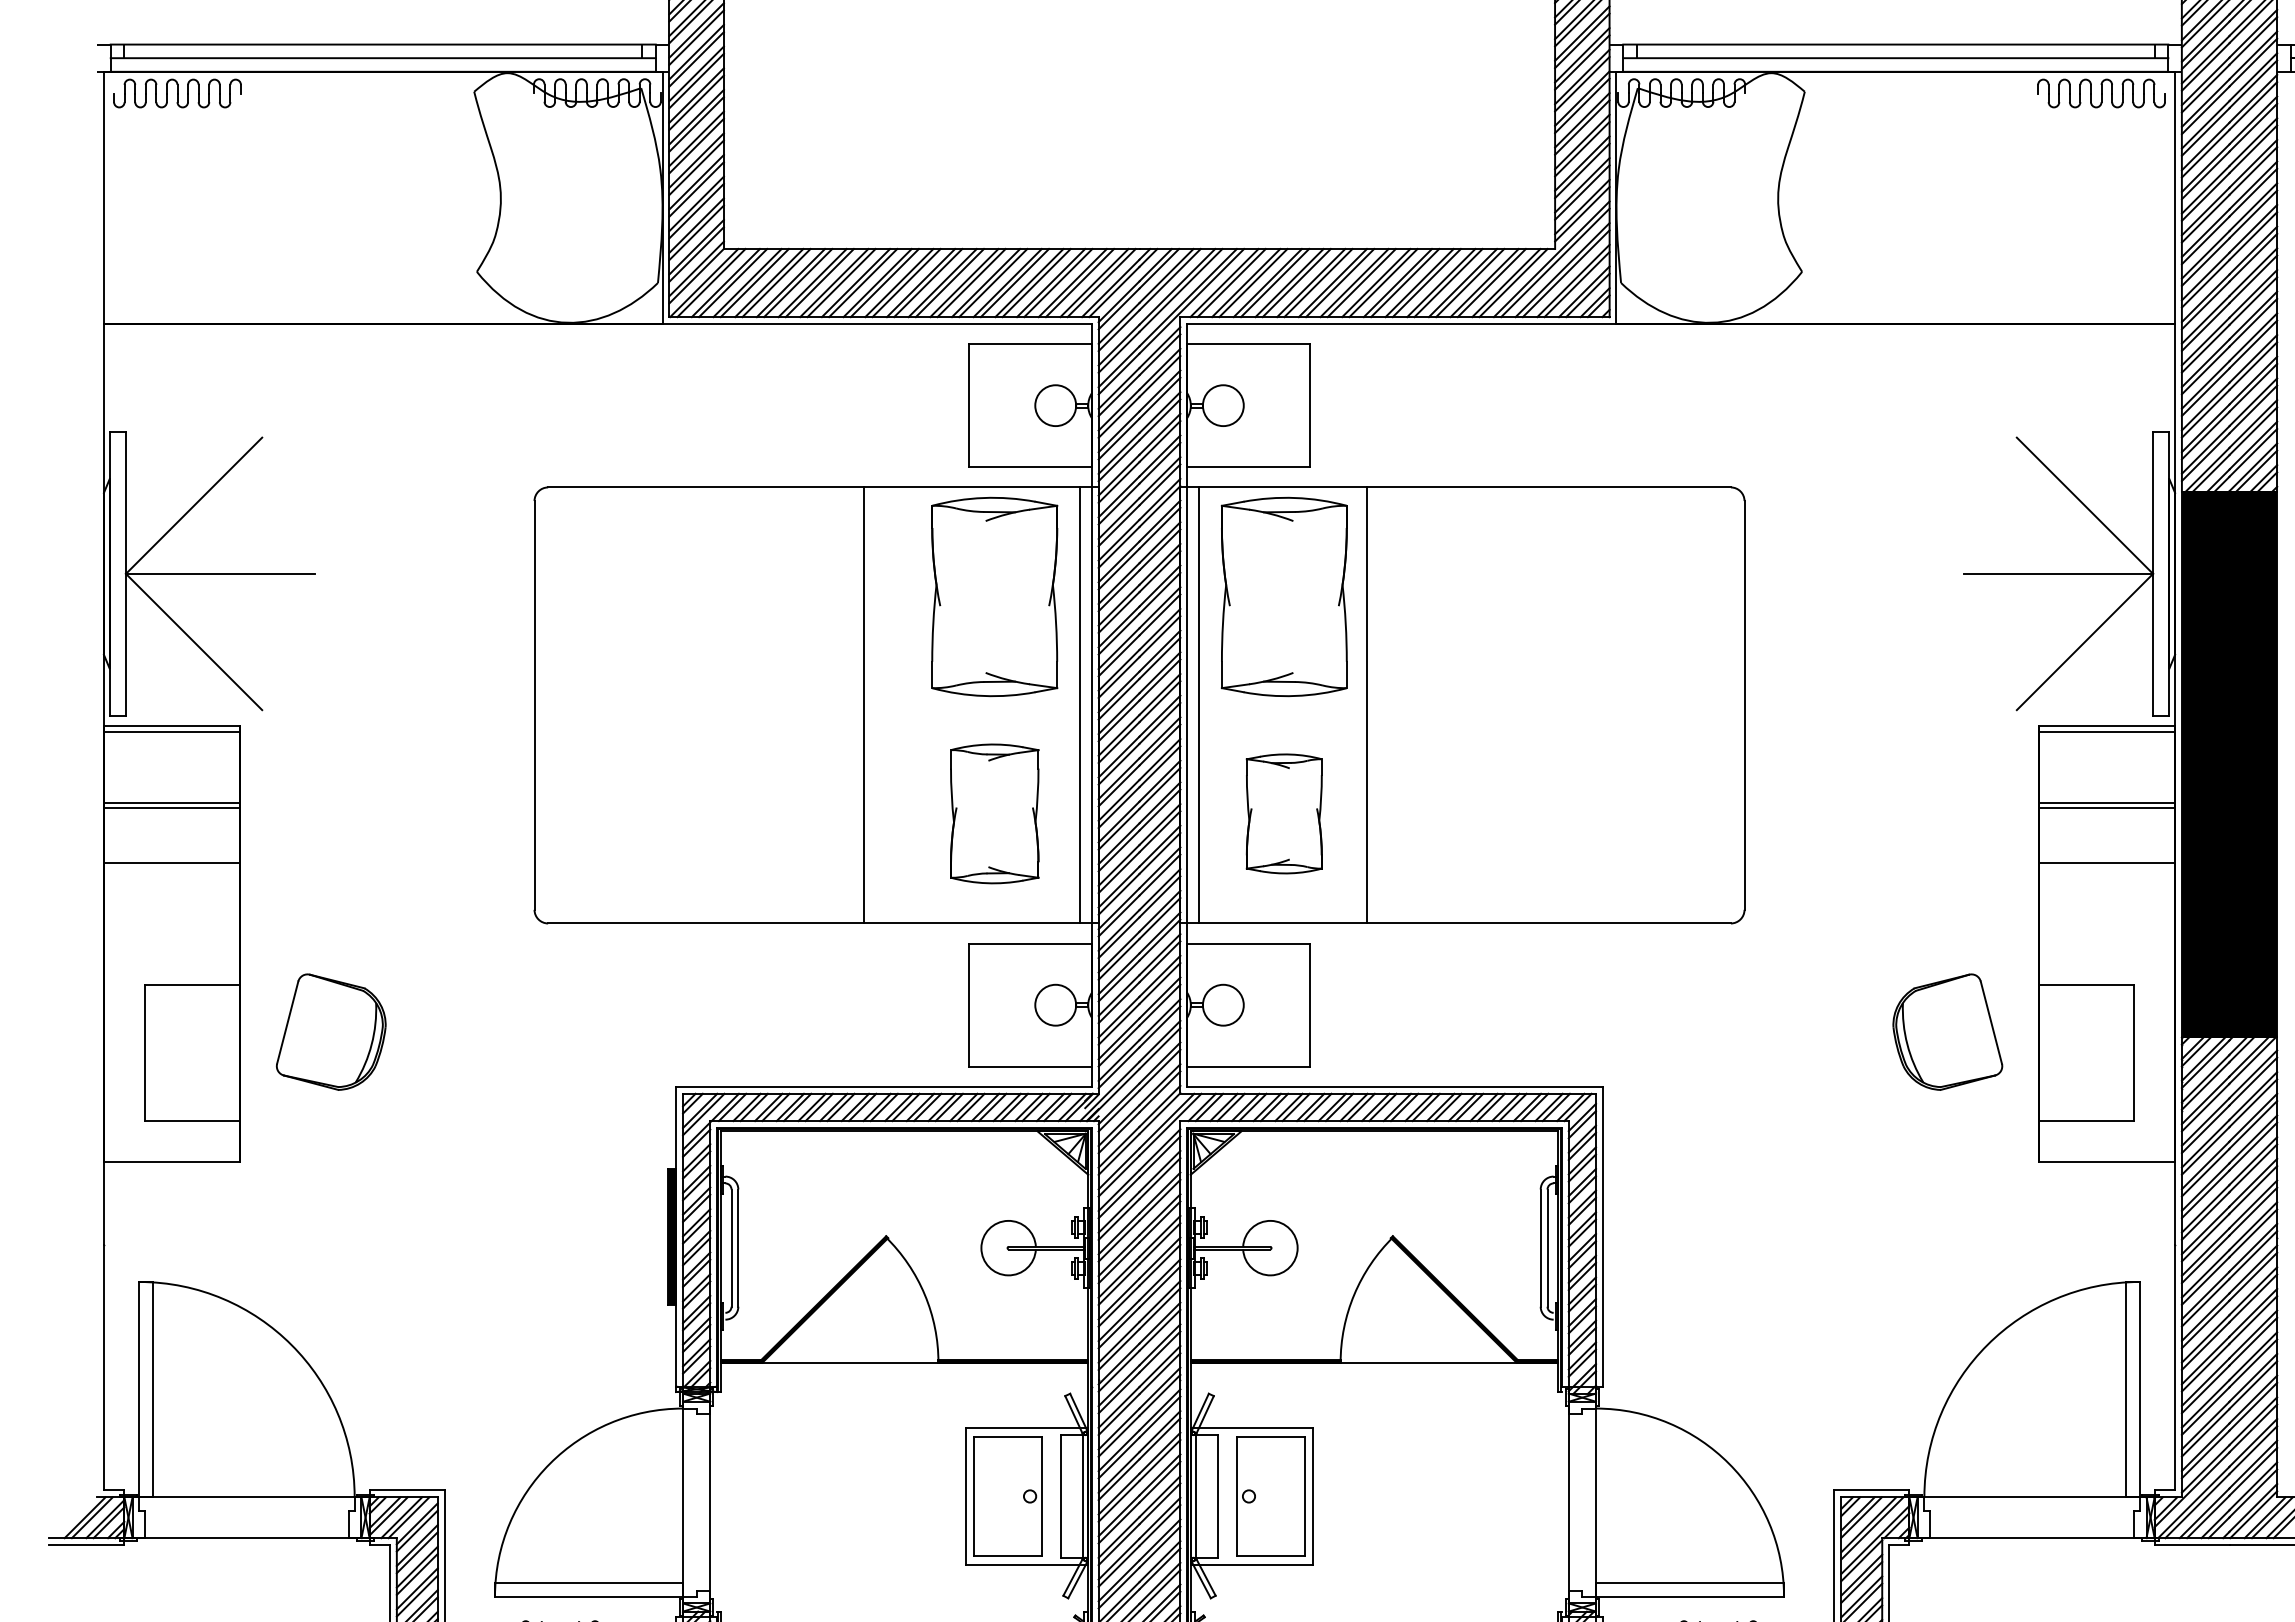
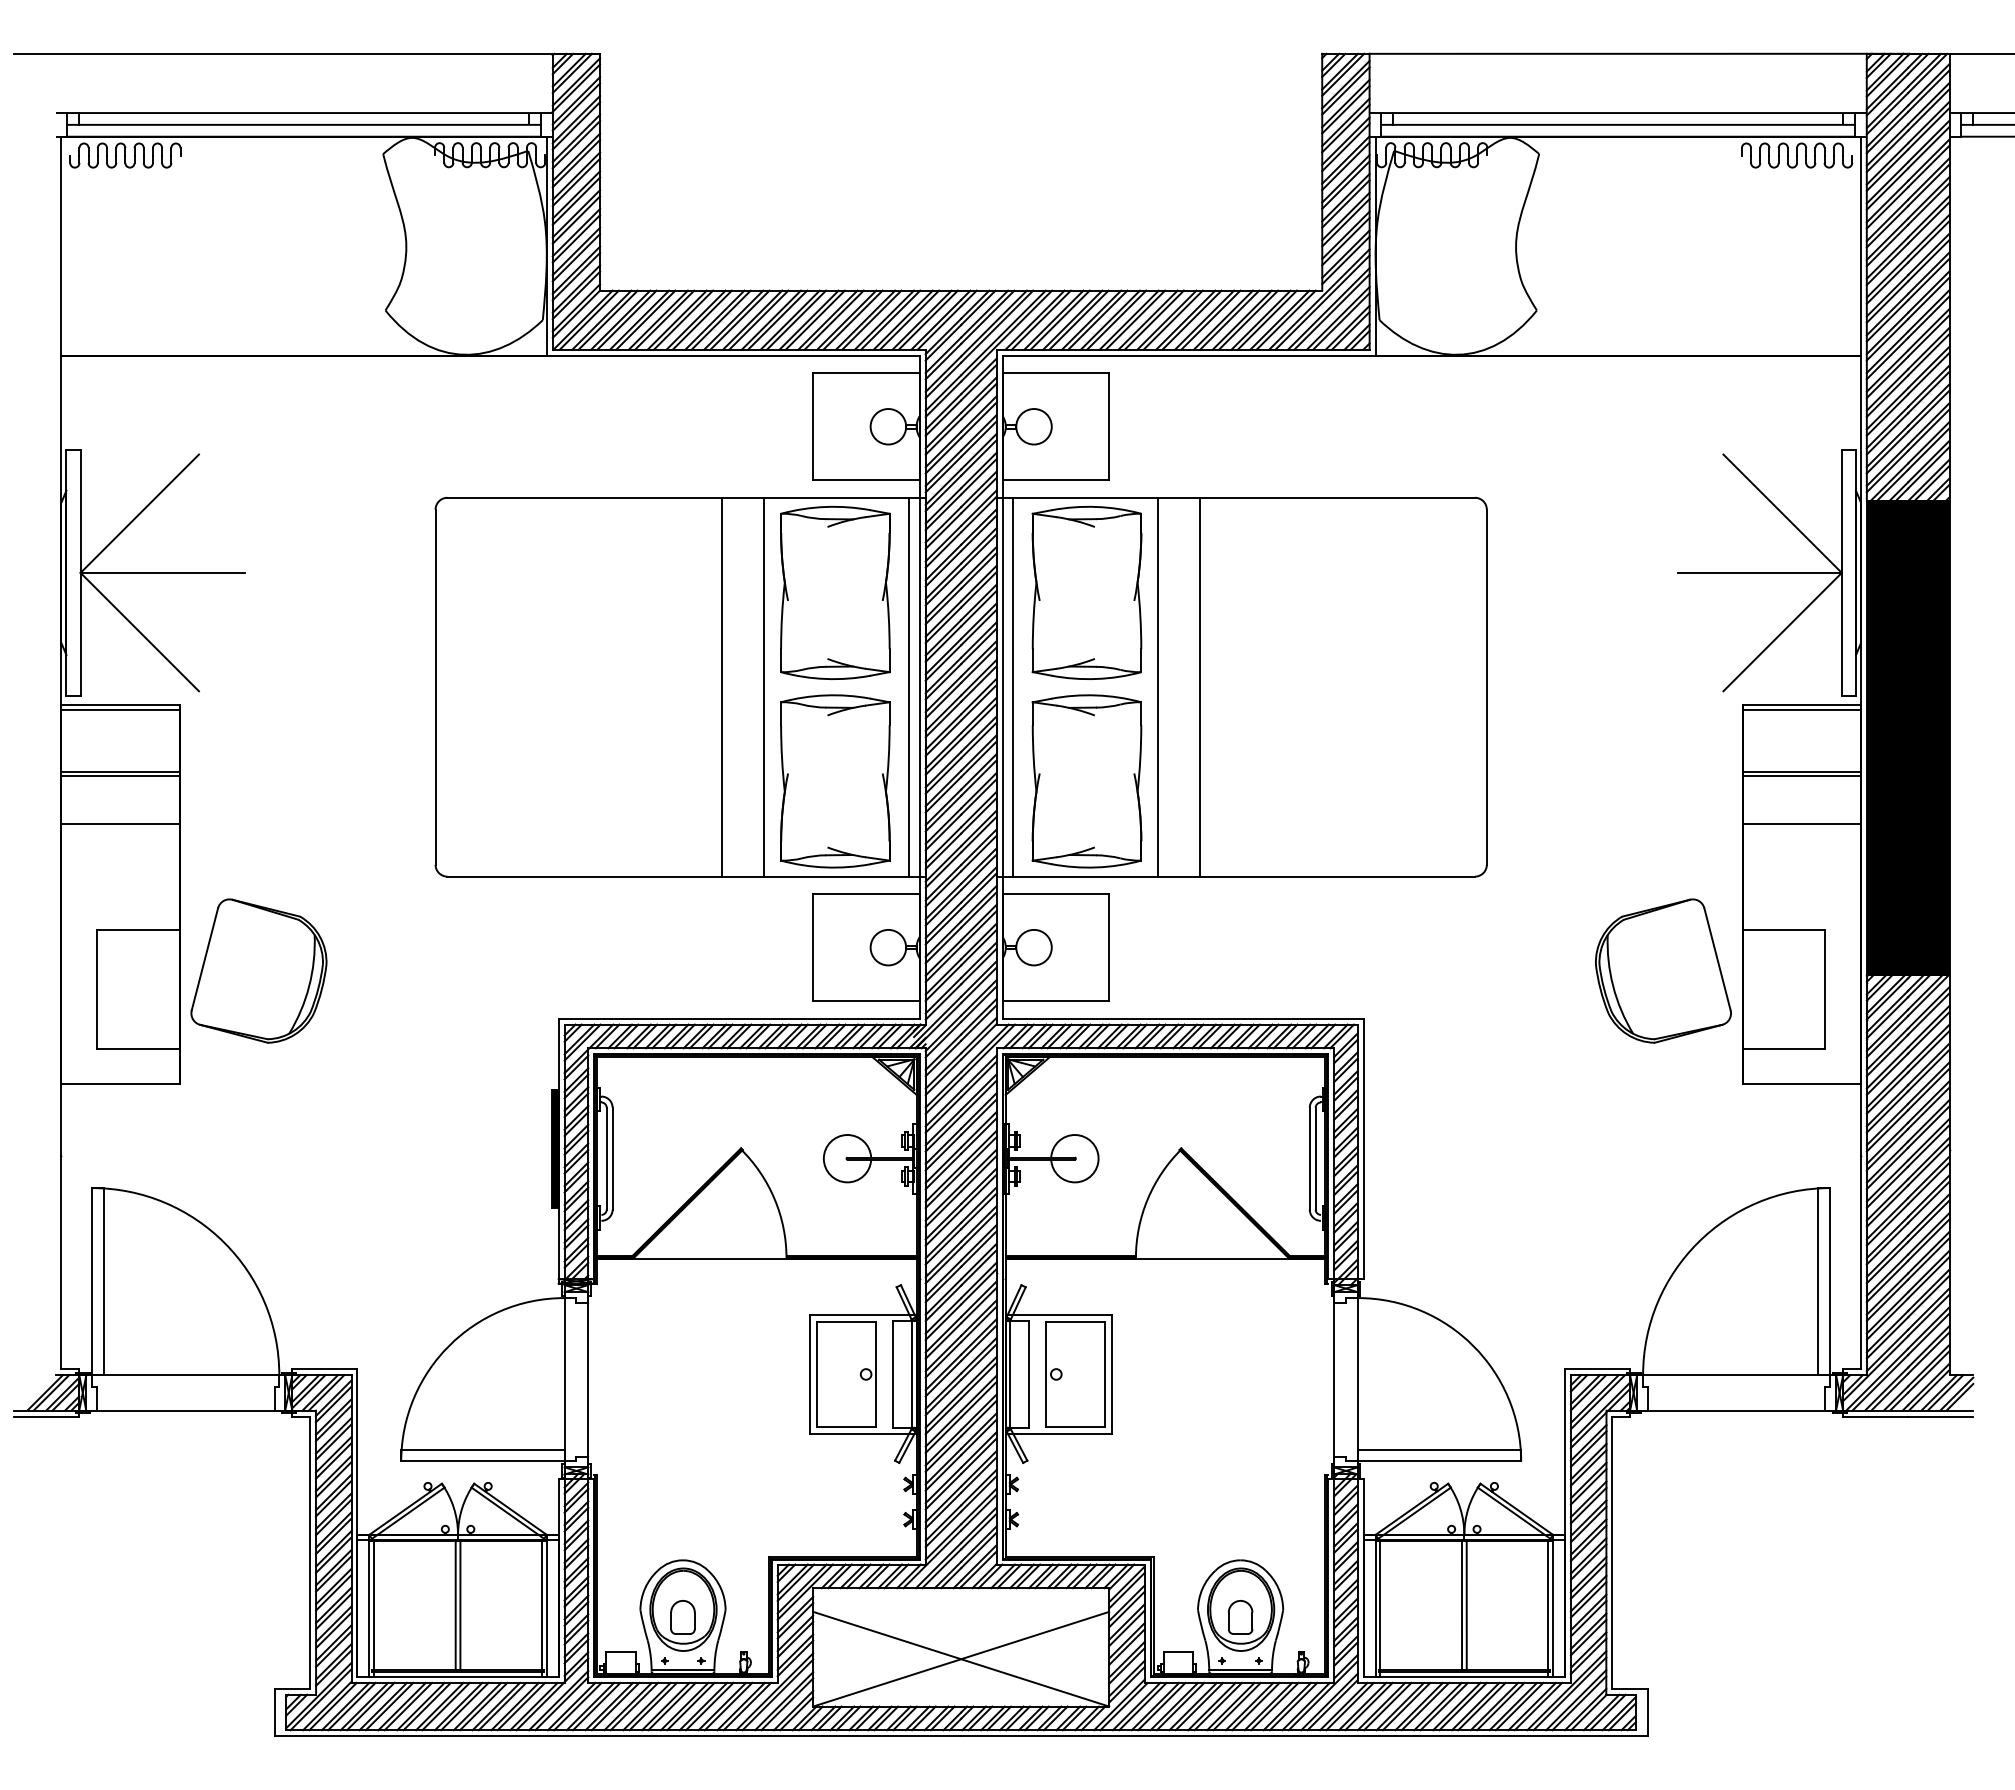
line: (911, 704) -> (763, 686), added
line: (1414, 704) -> (1200, 686), added
part: (994, 813) -> (835, 781), size x1.43
part: (1283, 813) -> (1086, 781), size x1.67
part: (330, 1031) -> (258, 970), size x1.43
part: (1947, 1031) -> (1663, 970), size x1.43

